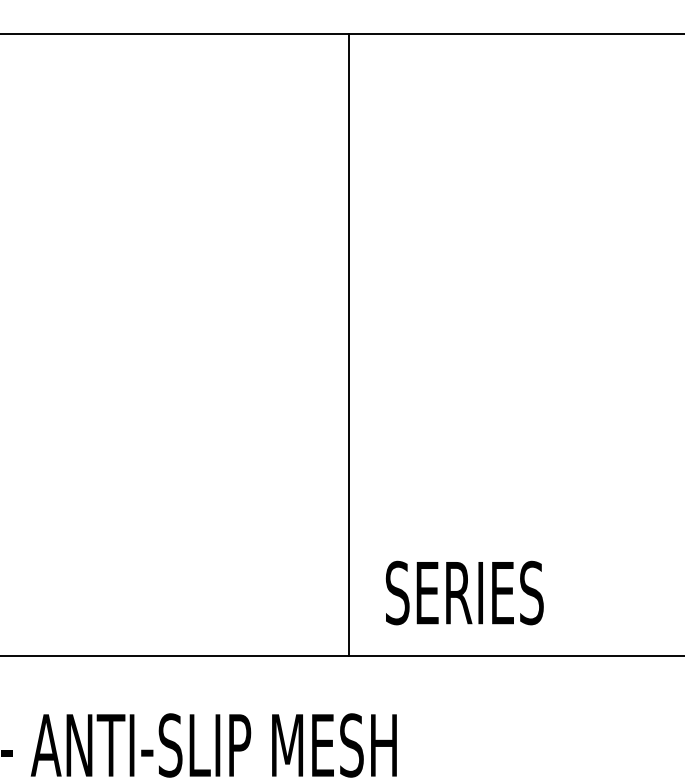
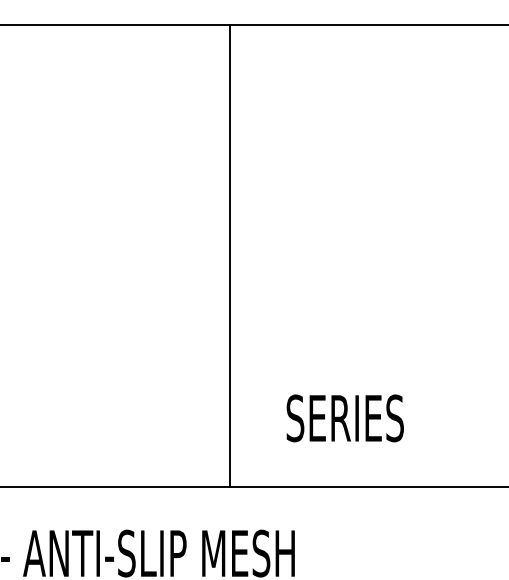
line: (349, 345) -> (230, 256), moved
text: (463, 593) -> (344, 418), moved

